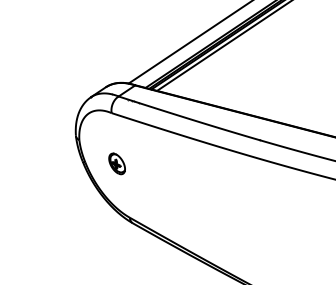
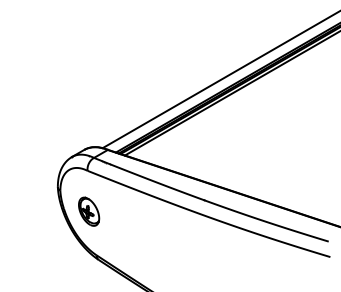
part: (117, 163) -> (89, 211), size x1.67

